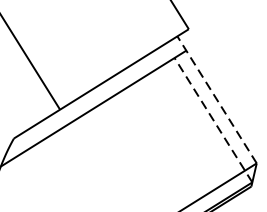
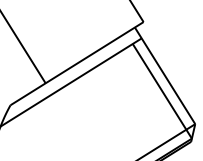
line: (217, 99) -> (165, 75), dashed -> solid
line: (213, 120) -> (162, 91), dashed -> solid

